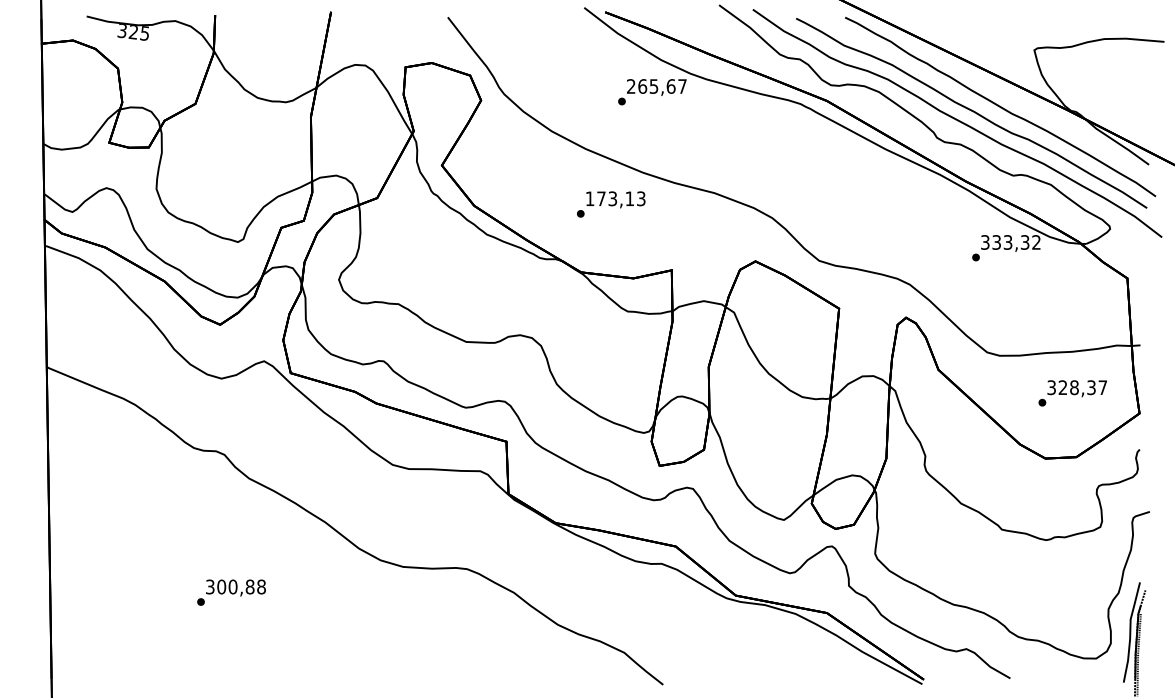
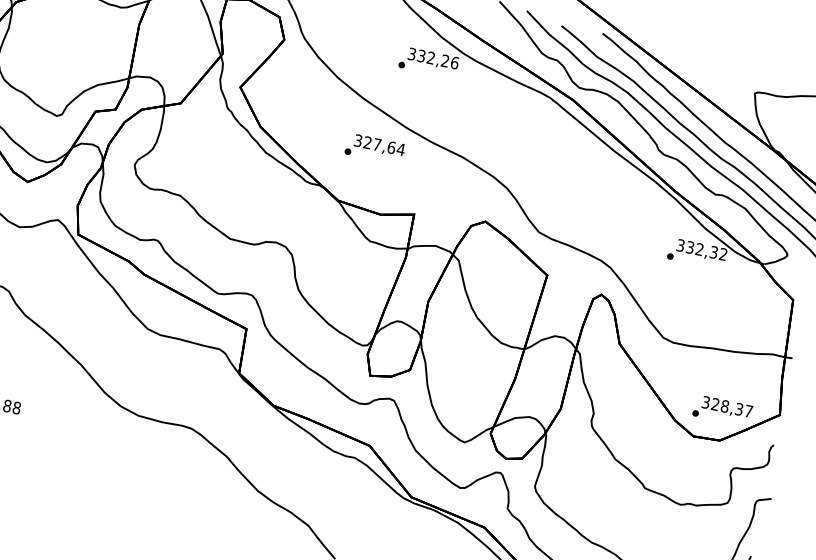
text: (657, 86) -> (434, 58), 265,67 -> 332,26
text: (615, 198) -> (379, 144), 173,13 -> 327,64
text: (1007, 242) -> (699, 249), 333,32 -> 332,32
text: (1072, 393) -> (722, 410), moved

